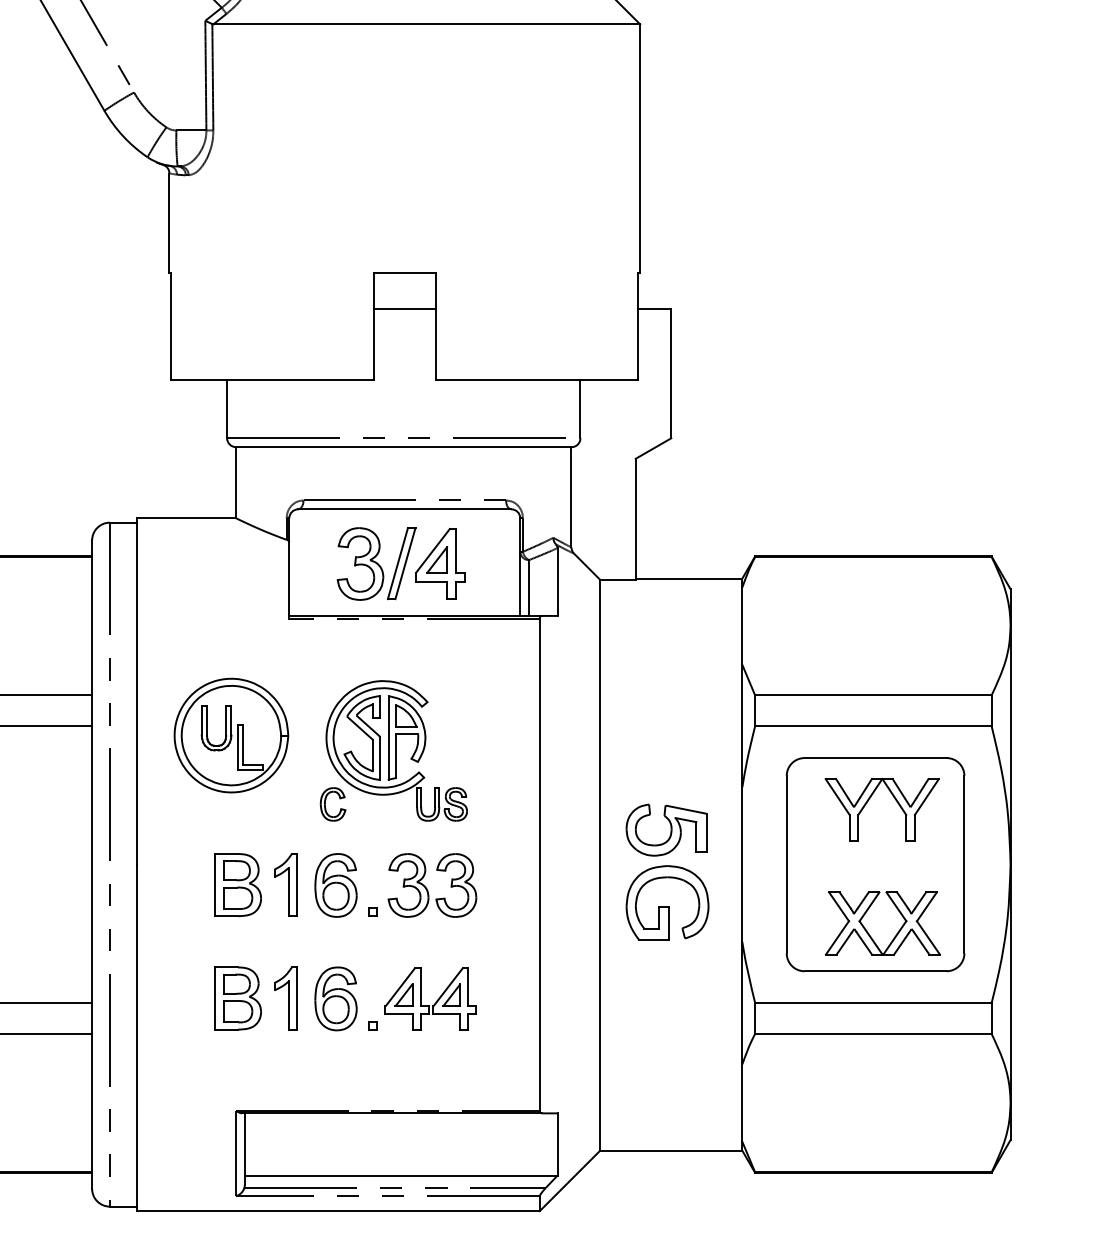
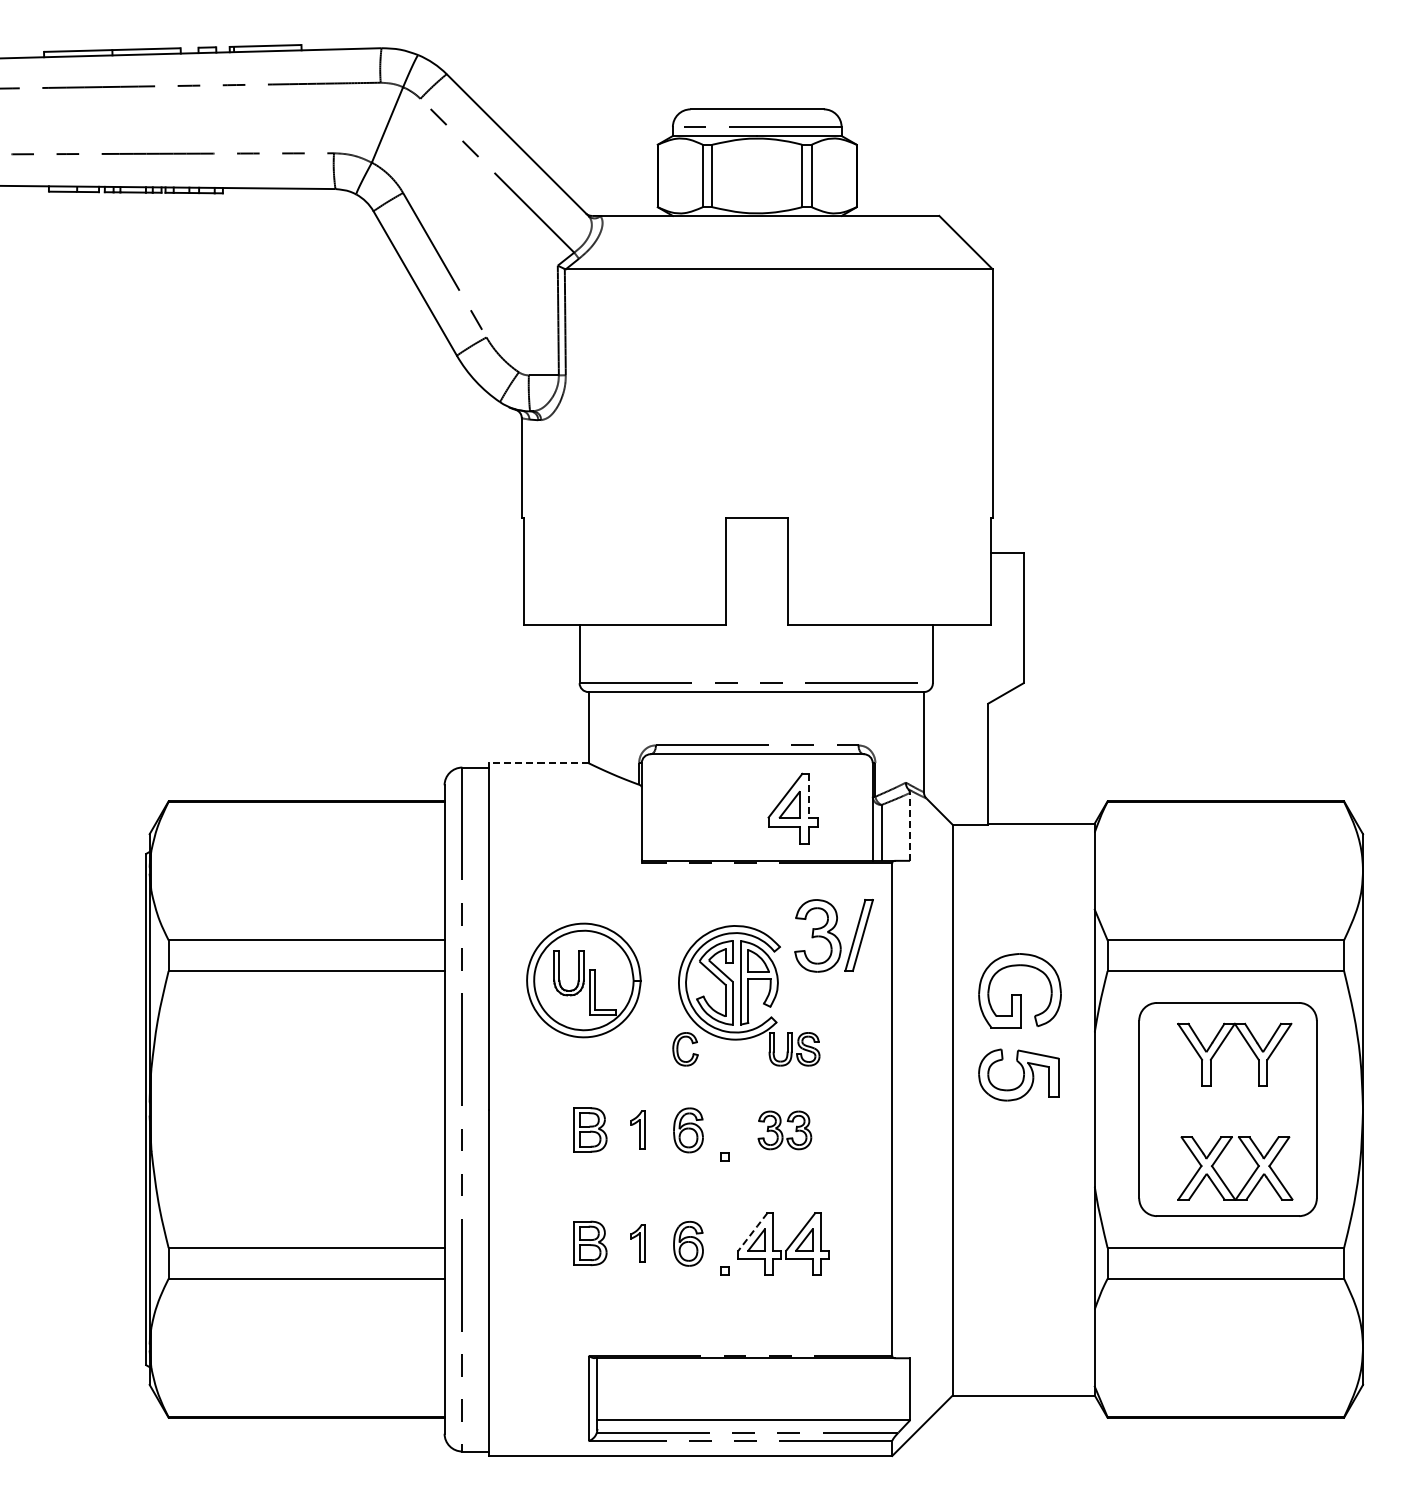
line: (405, 308) -> (757, 553), removed
line: (186, 518) -> (538, 763), solid -> dashed
line: (456, 550) -> (808, 795), solid -> dashed
part: (376, 563) -> (833, 935), moved
line: (558, 581) -> (910, 826), solid -> dashed
part: (238, 884) -> (590, 1129), size x0.7
part: (285, 884) -> (637, 1129), size x0.6
part: (336, 885) -> (688, 1130), size x0.7
part: (432, 885) -> (784, 1130), size x0.6
part: (667, 902) -> (1019, 990), moved
line: (400, 987) -> (752, 1232), solid -> dashed
part: (238, 998) -> (590, 1243), size x0.7
part: (285, 998) -> (637, 1243), size x0.6
part: (336, 998) -> (688, 1243), size x0.7

